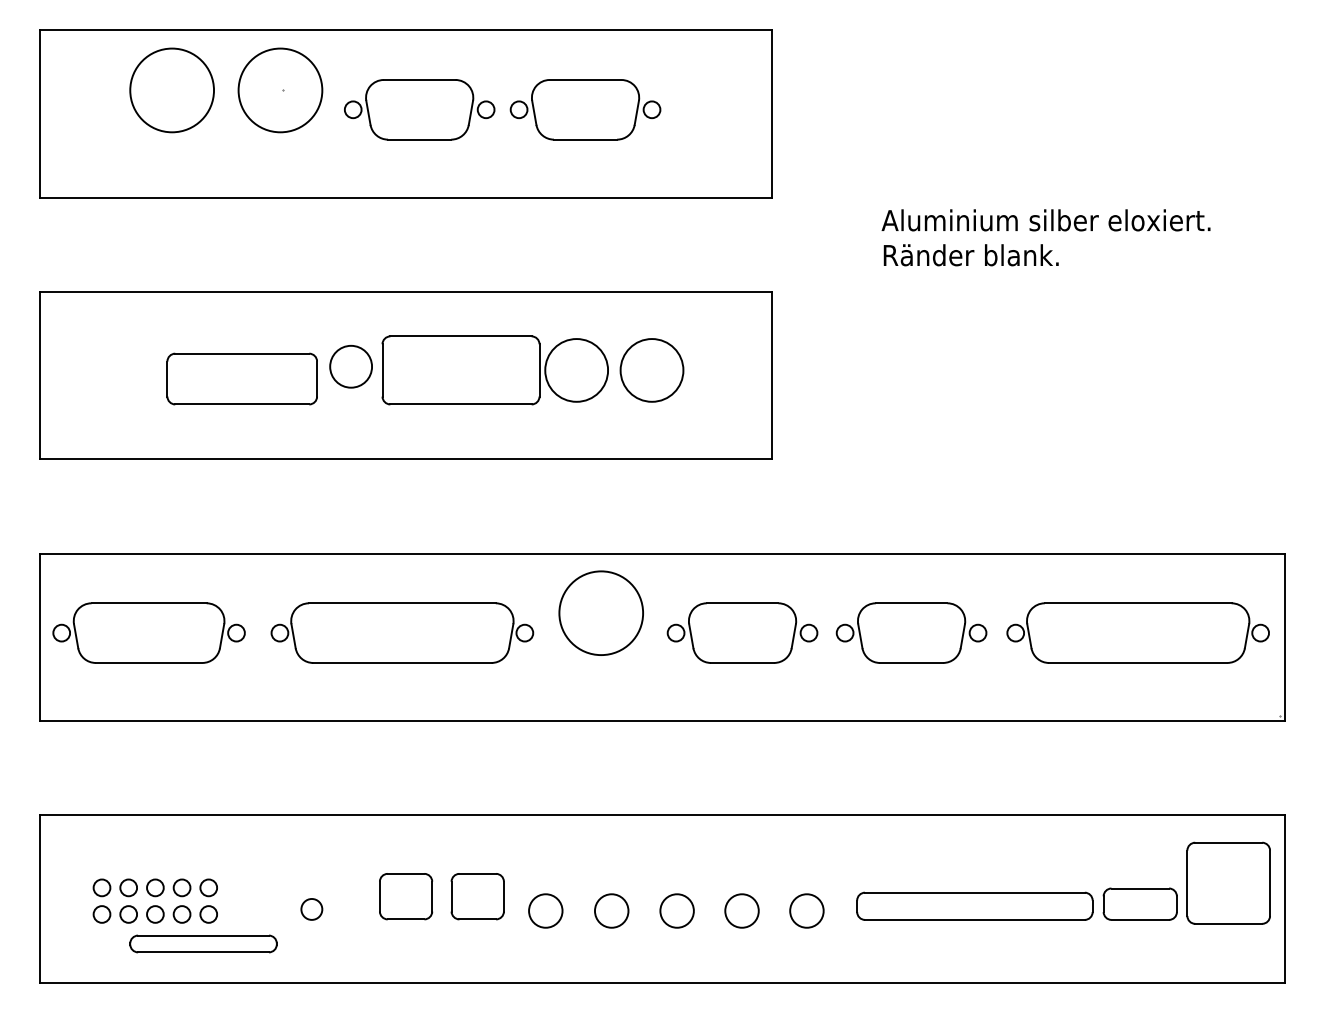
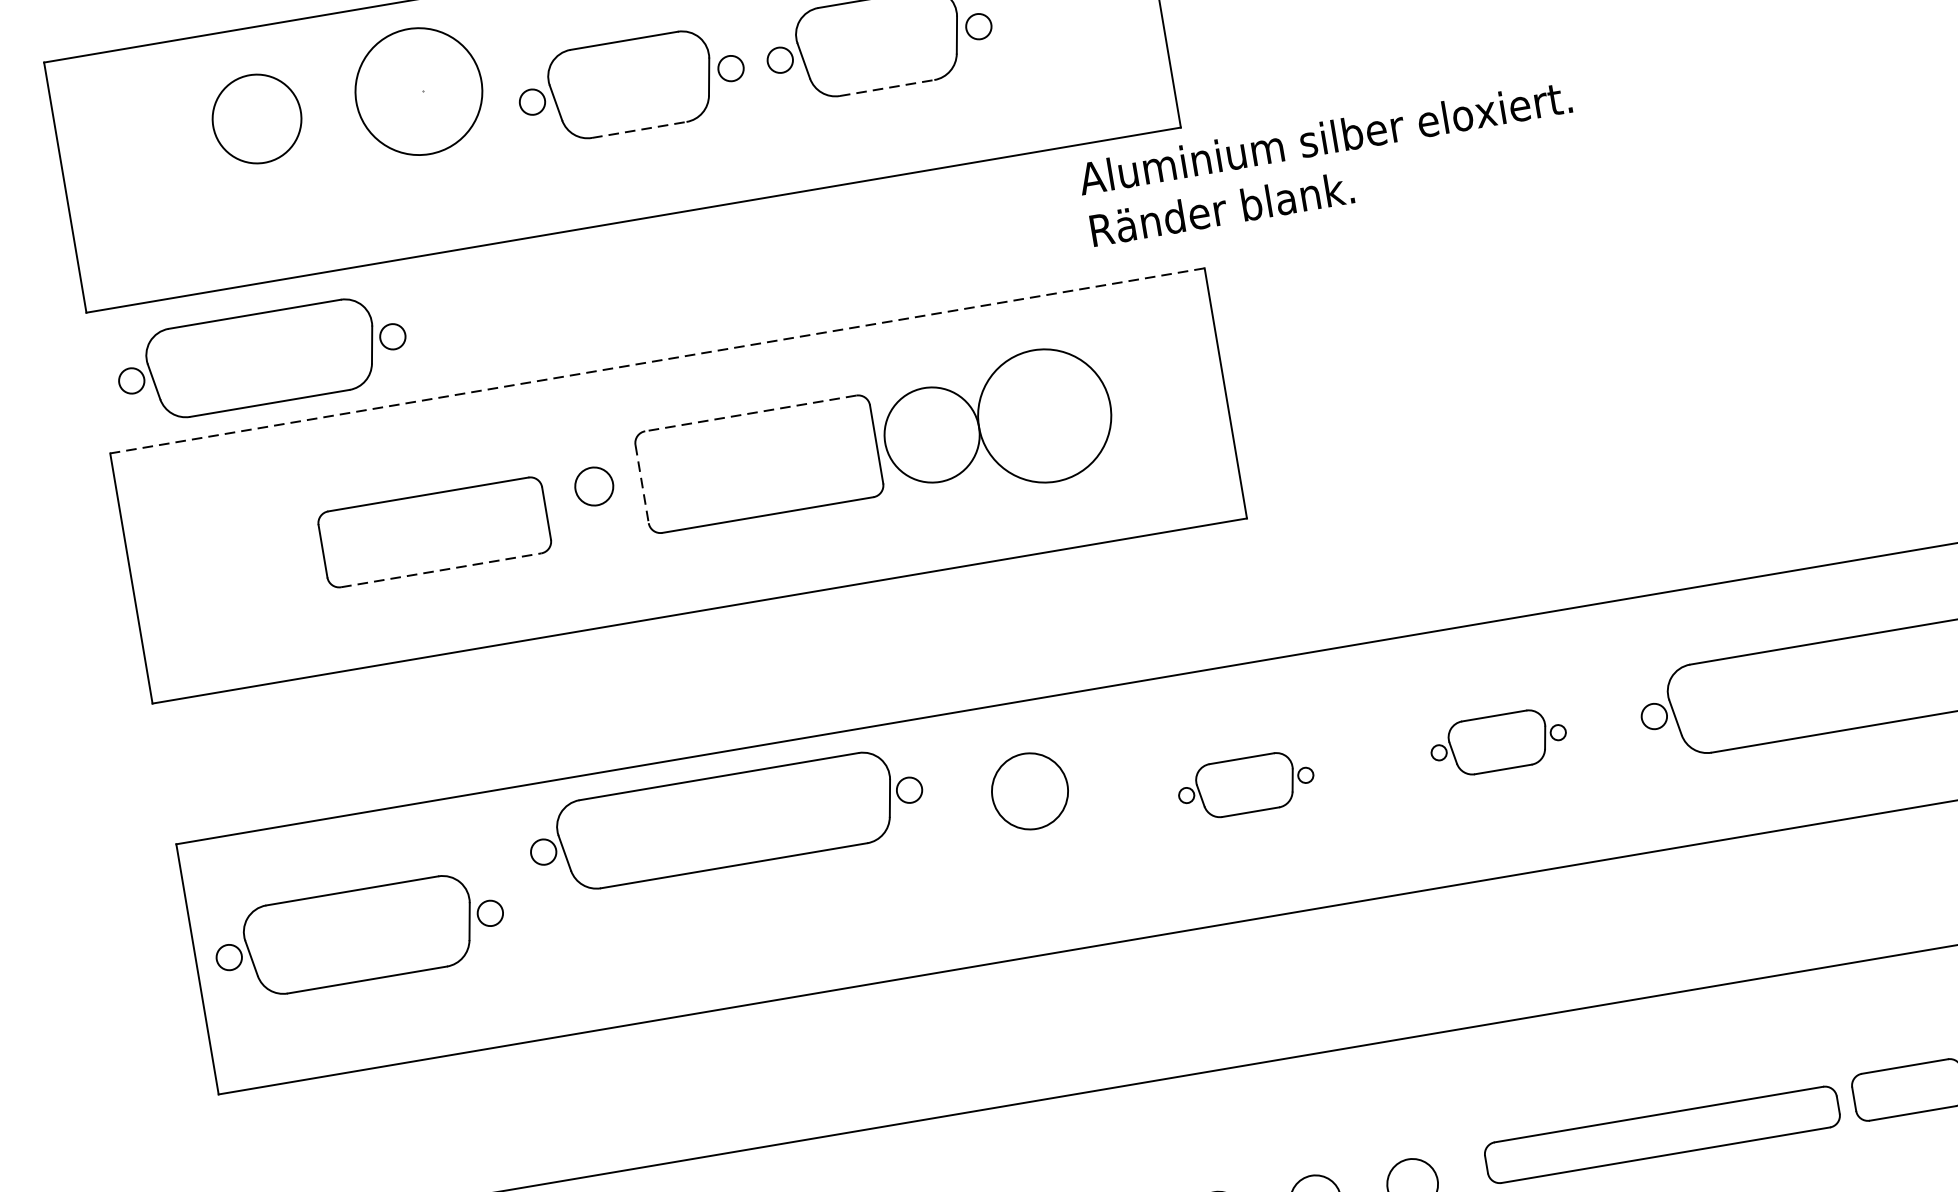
circle: (171, 90) -> (256, 119), size x0.7
line: (419, 139) -> (639, 129), solid -> dashed
line: (585, 139) -> (886, 87), solid -> dashed
text: (1045, 237) -> (1328, 163), moved
part: (148, 246) -> (261, 358), added
line: (405, 291) -> (656, 360), solid -> dashed
line: (461, 336) -> (751, 413), solid -> dashed
circle: (351, 366) -> (594, 486), size x0.6
line: (382, 370) -> (642, 484), solid -> dashed
circle: (651, 370) -> (1043, 416), size x1.4
line: (242, 404) -> (441, 570), solid -> dashed
circle: (600, 612) -> (1028, 790), size x0.6
part: (402, 632) -> (726, 820), moved
part: (742, 632) -> (1246, 784), size x0.6
part: (911, 632) -> (1498, 741), size x0.6

